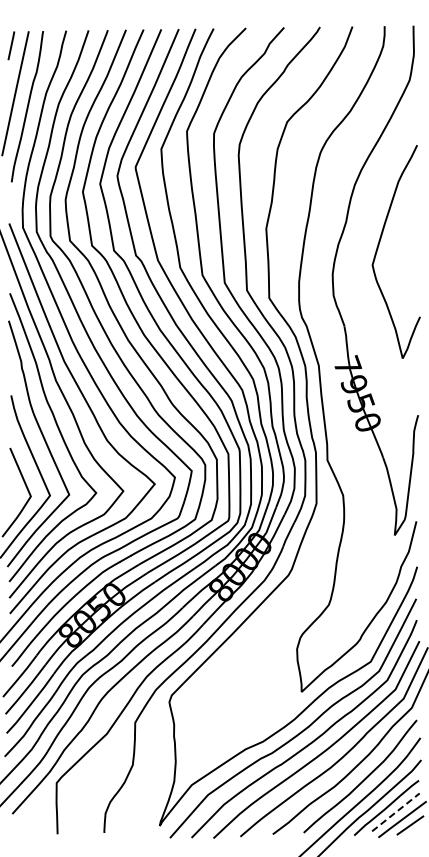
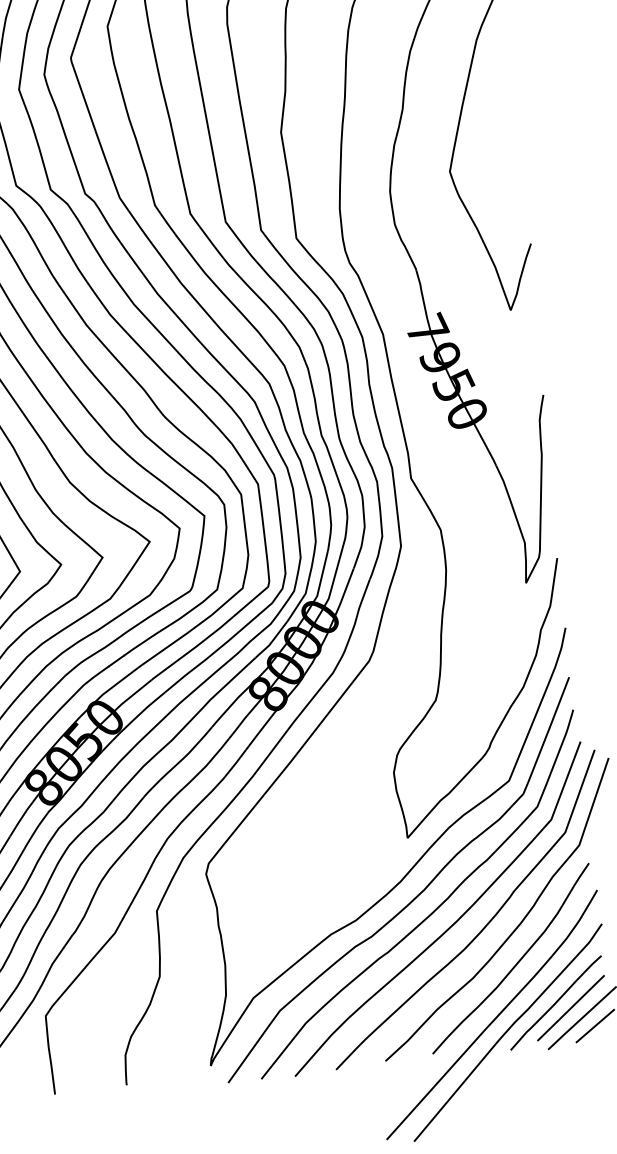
line: (396, 812) -> (571, 1008), dashed -> solid

